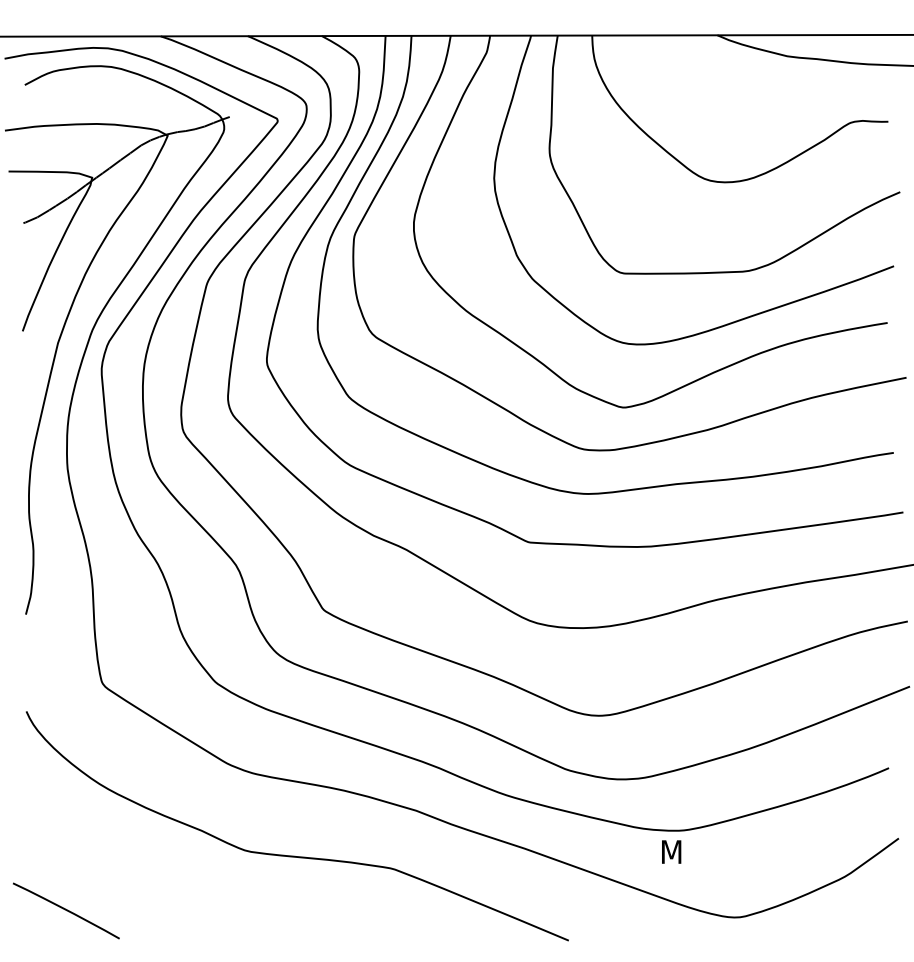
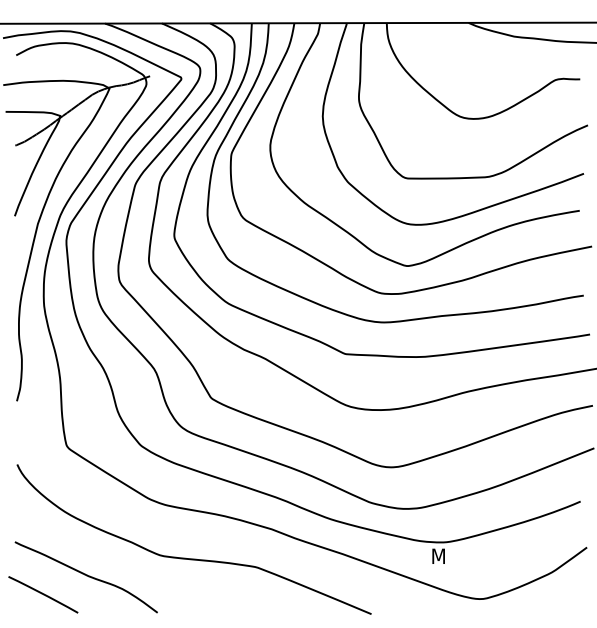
curve: (132, 882) -> (86, 576), added

